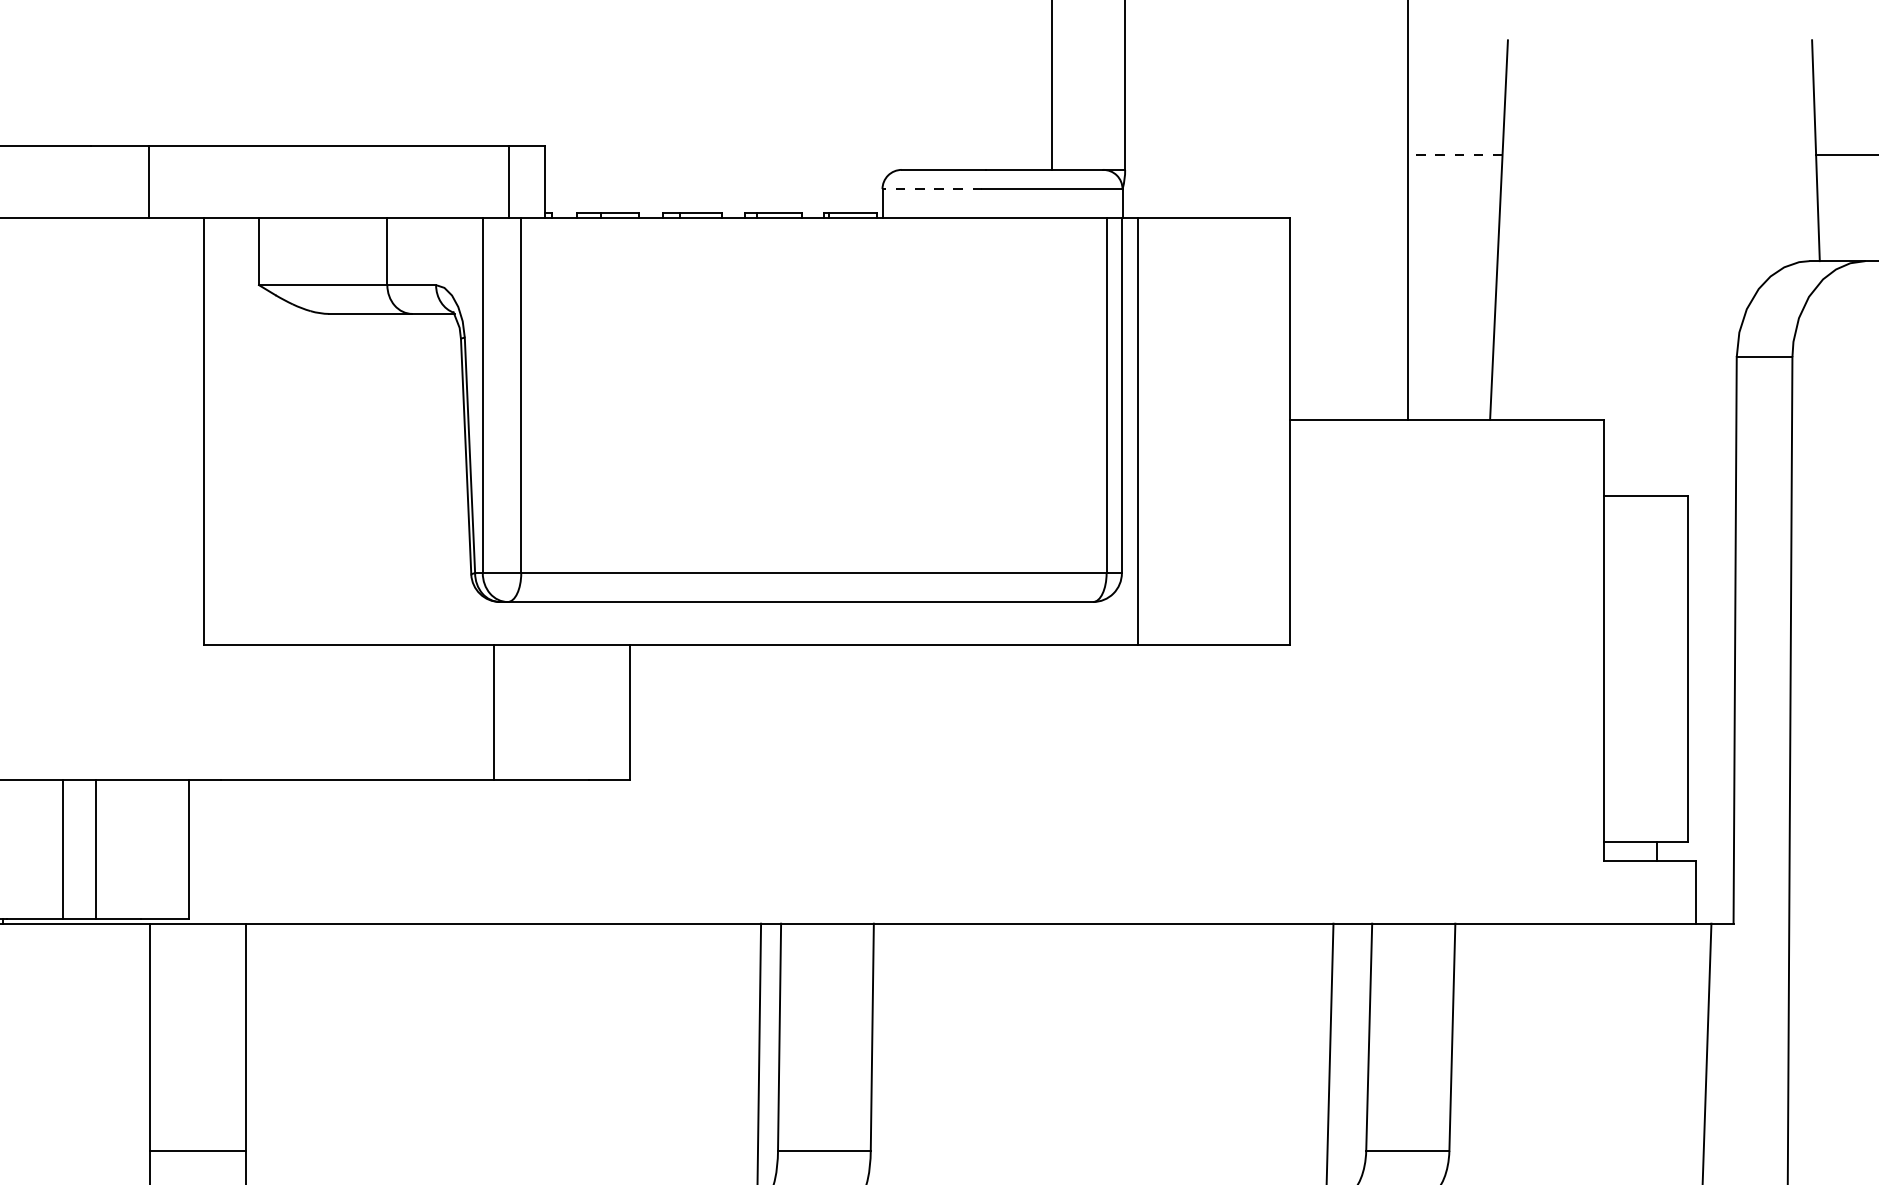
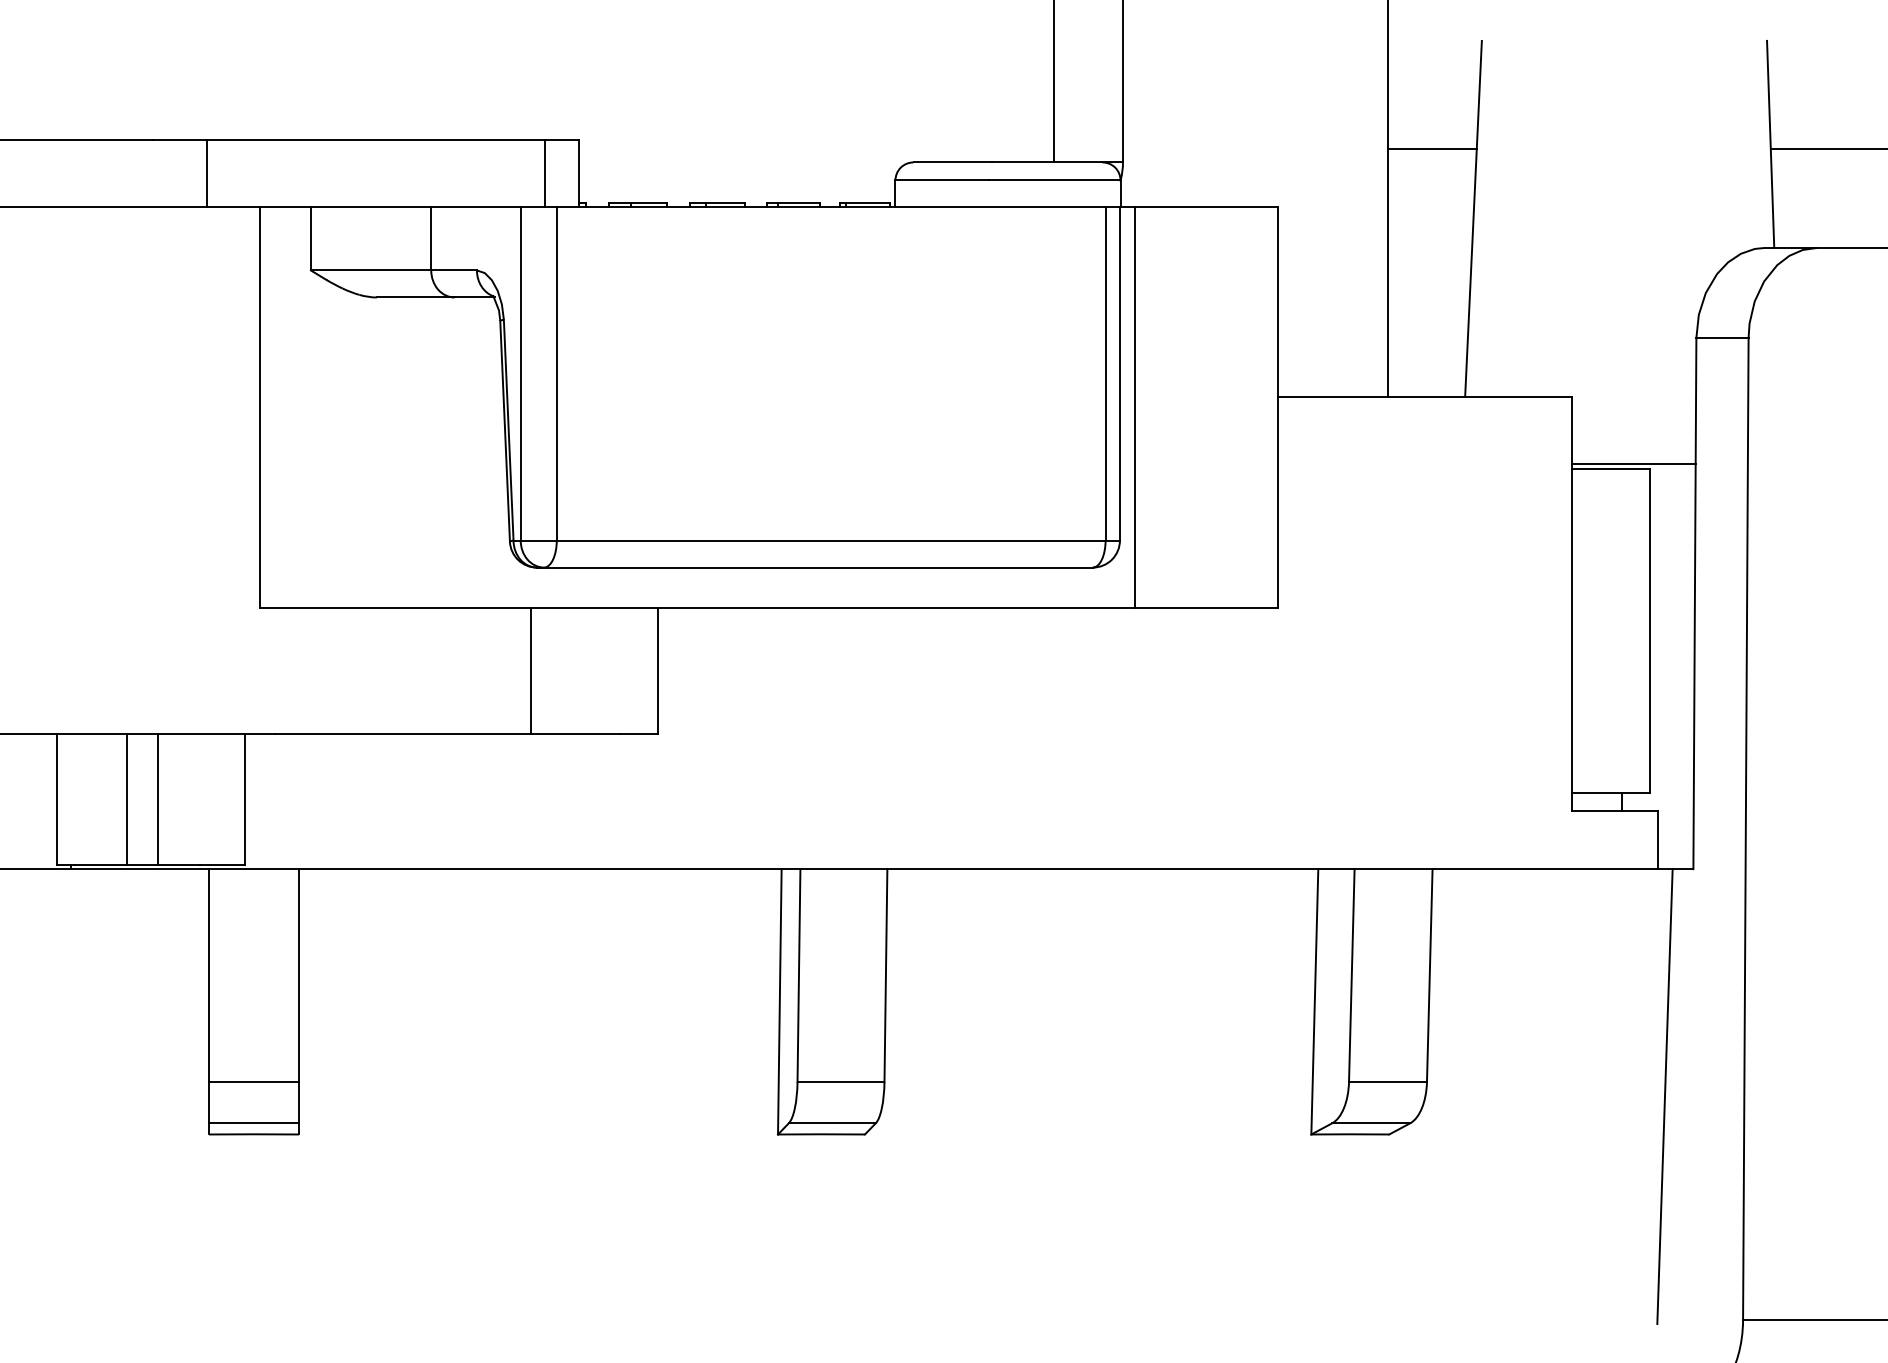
line: (1455, 155) -> (1432, 148), dashed -> solid
line: (932, 189) -> (942, 180), dashed -> solid
line: (1669, 492) -> (1633, 464), added

